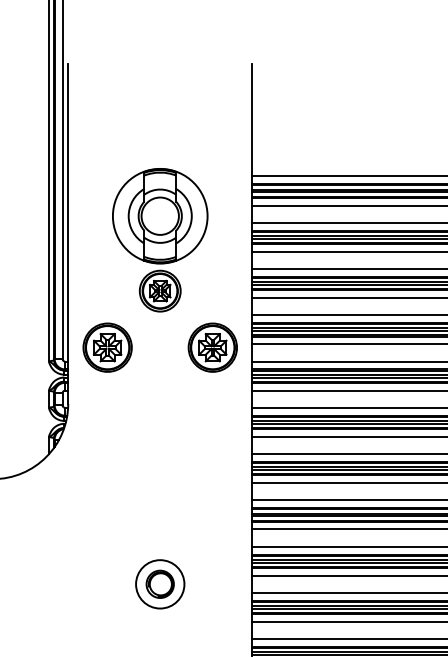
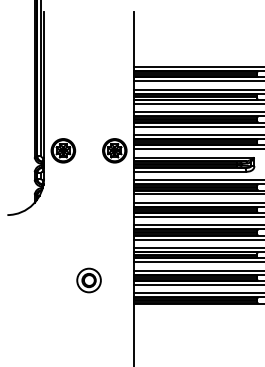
part: (161, 238) -> (89, 97), removed
part: (159, 584) -> (88, 280), moved

